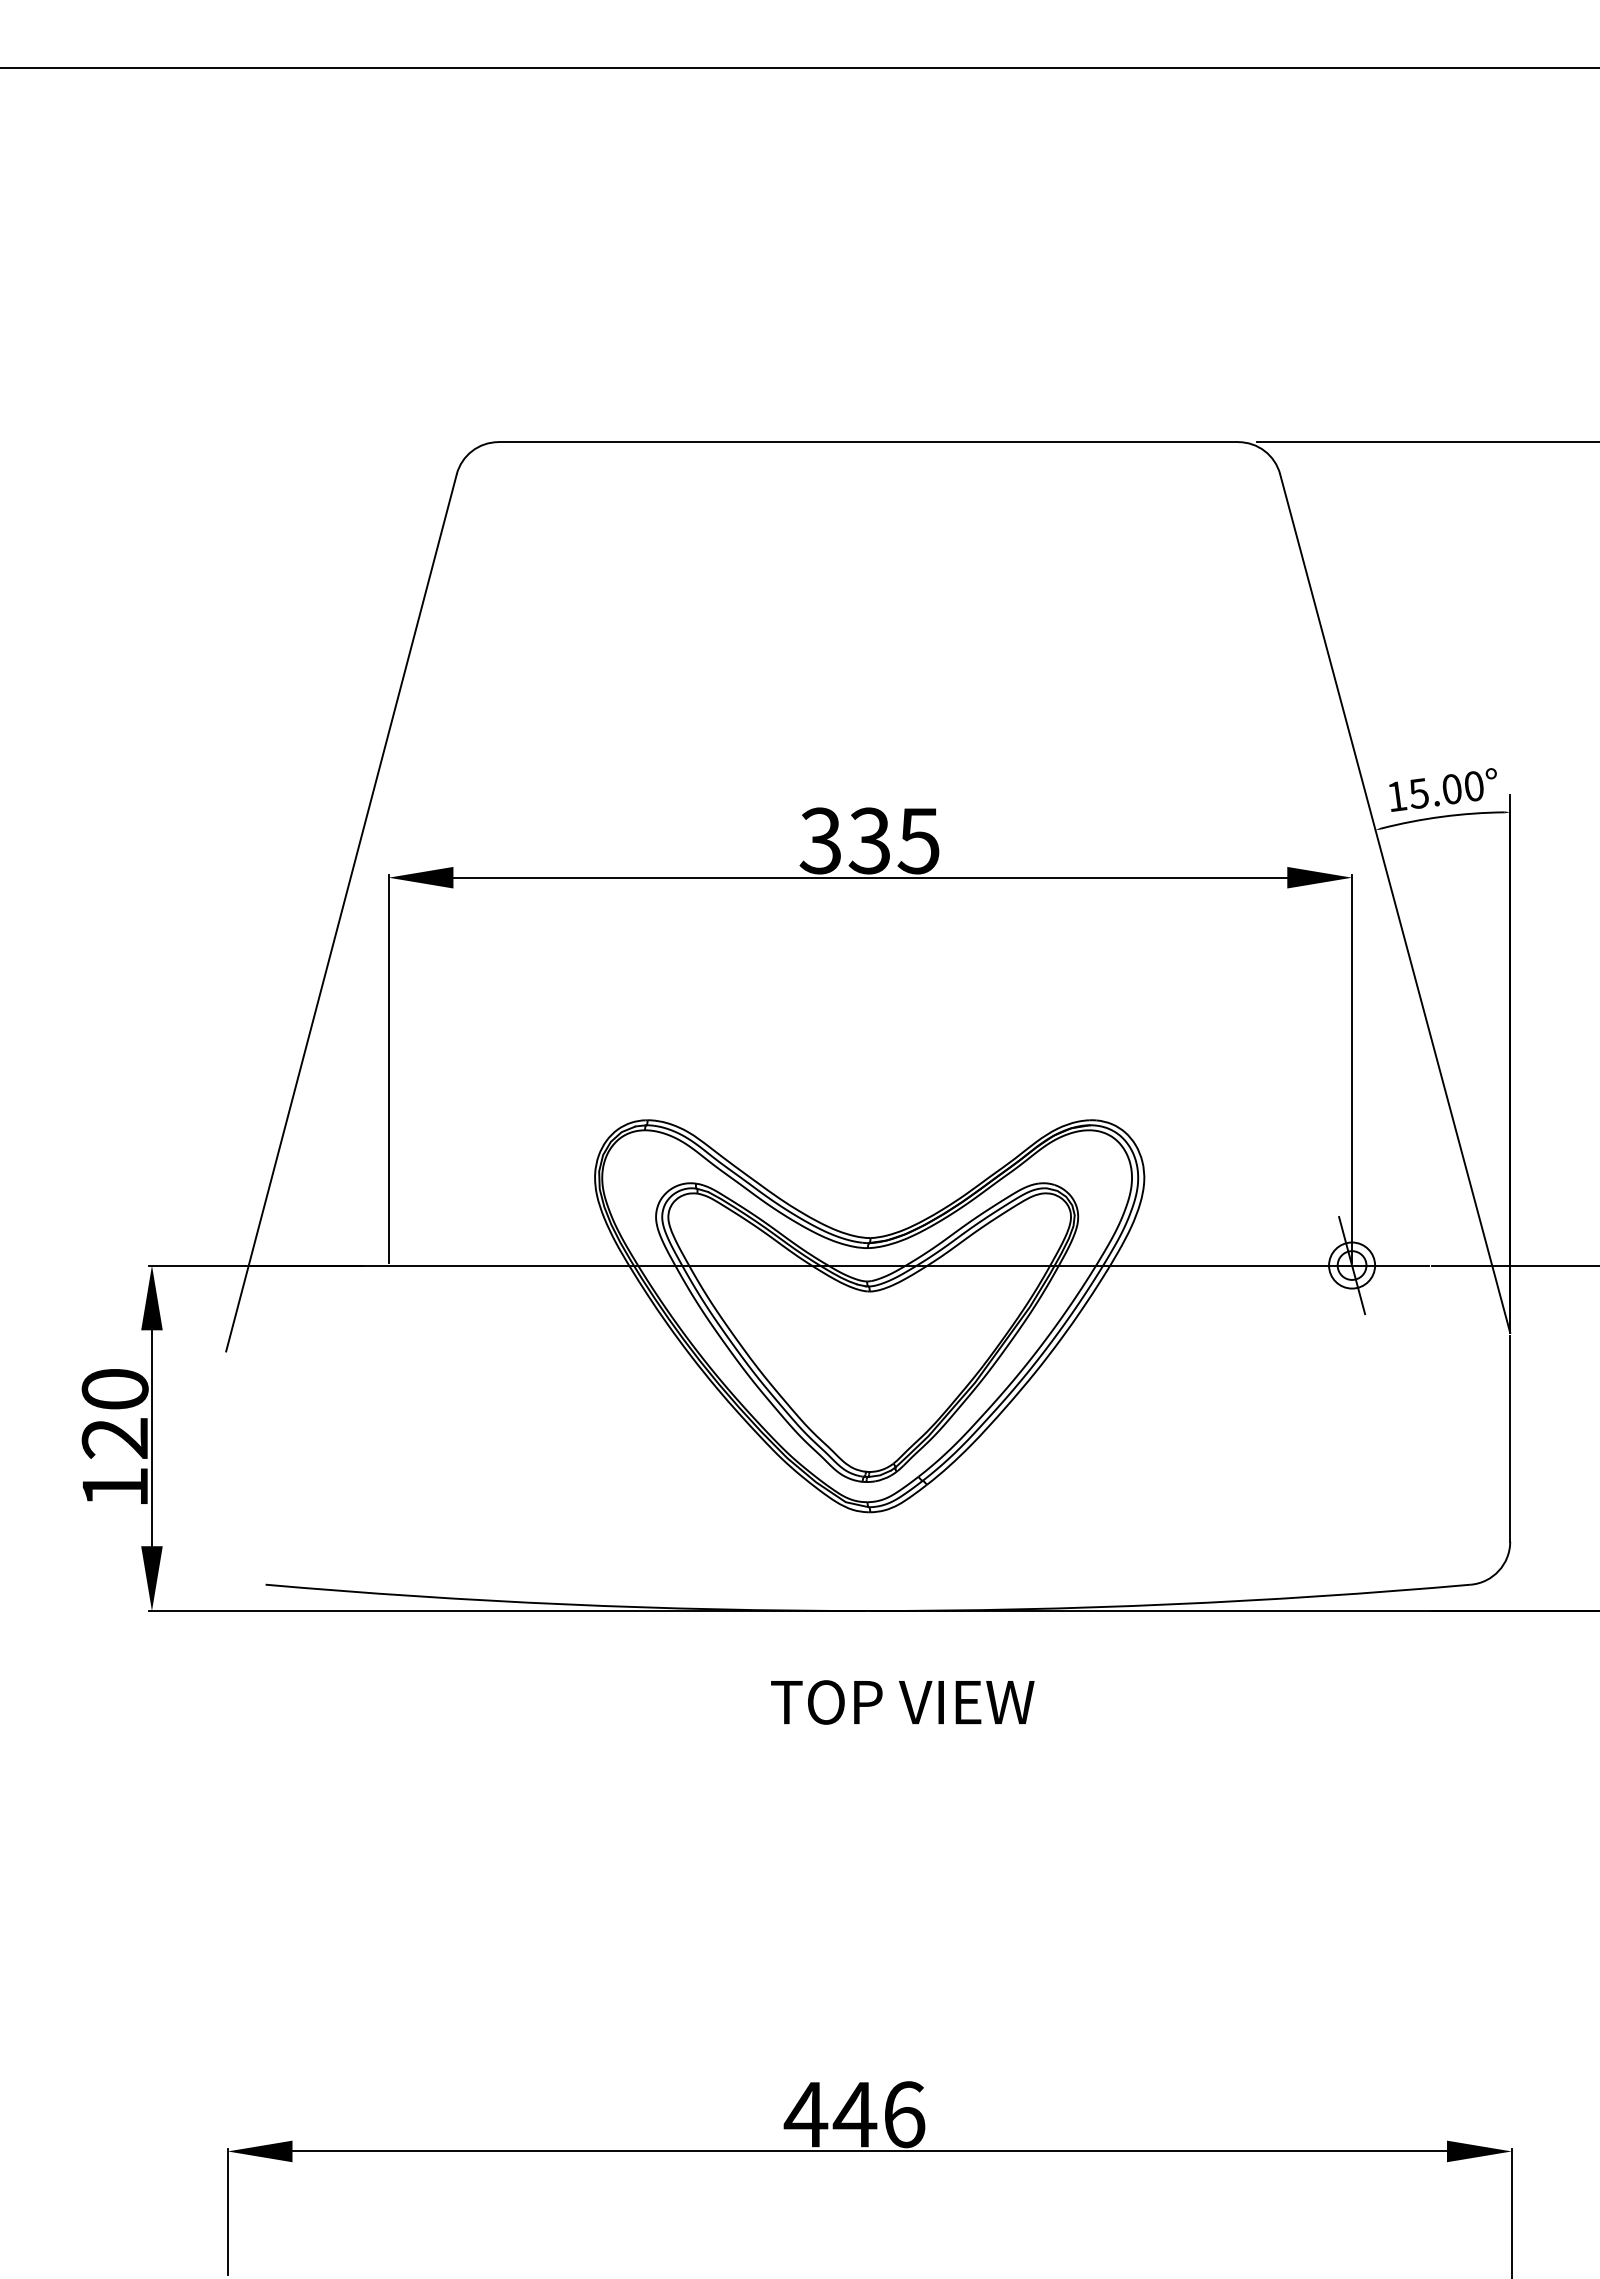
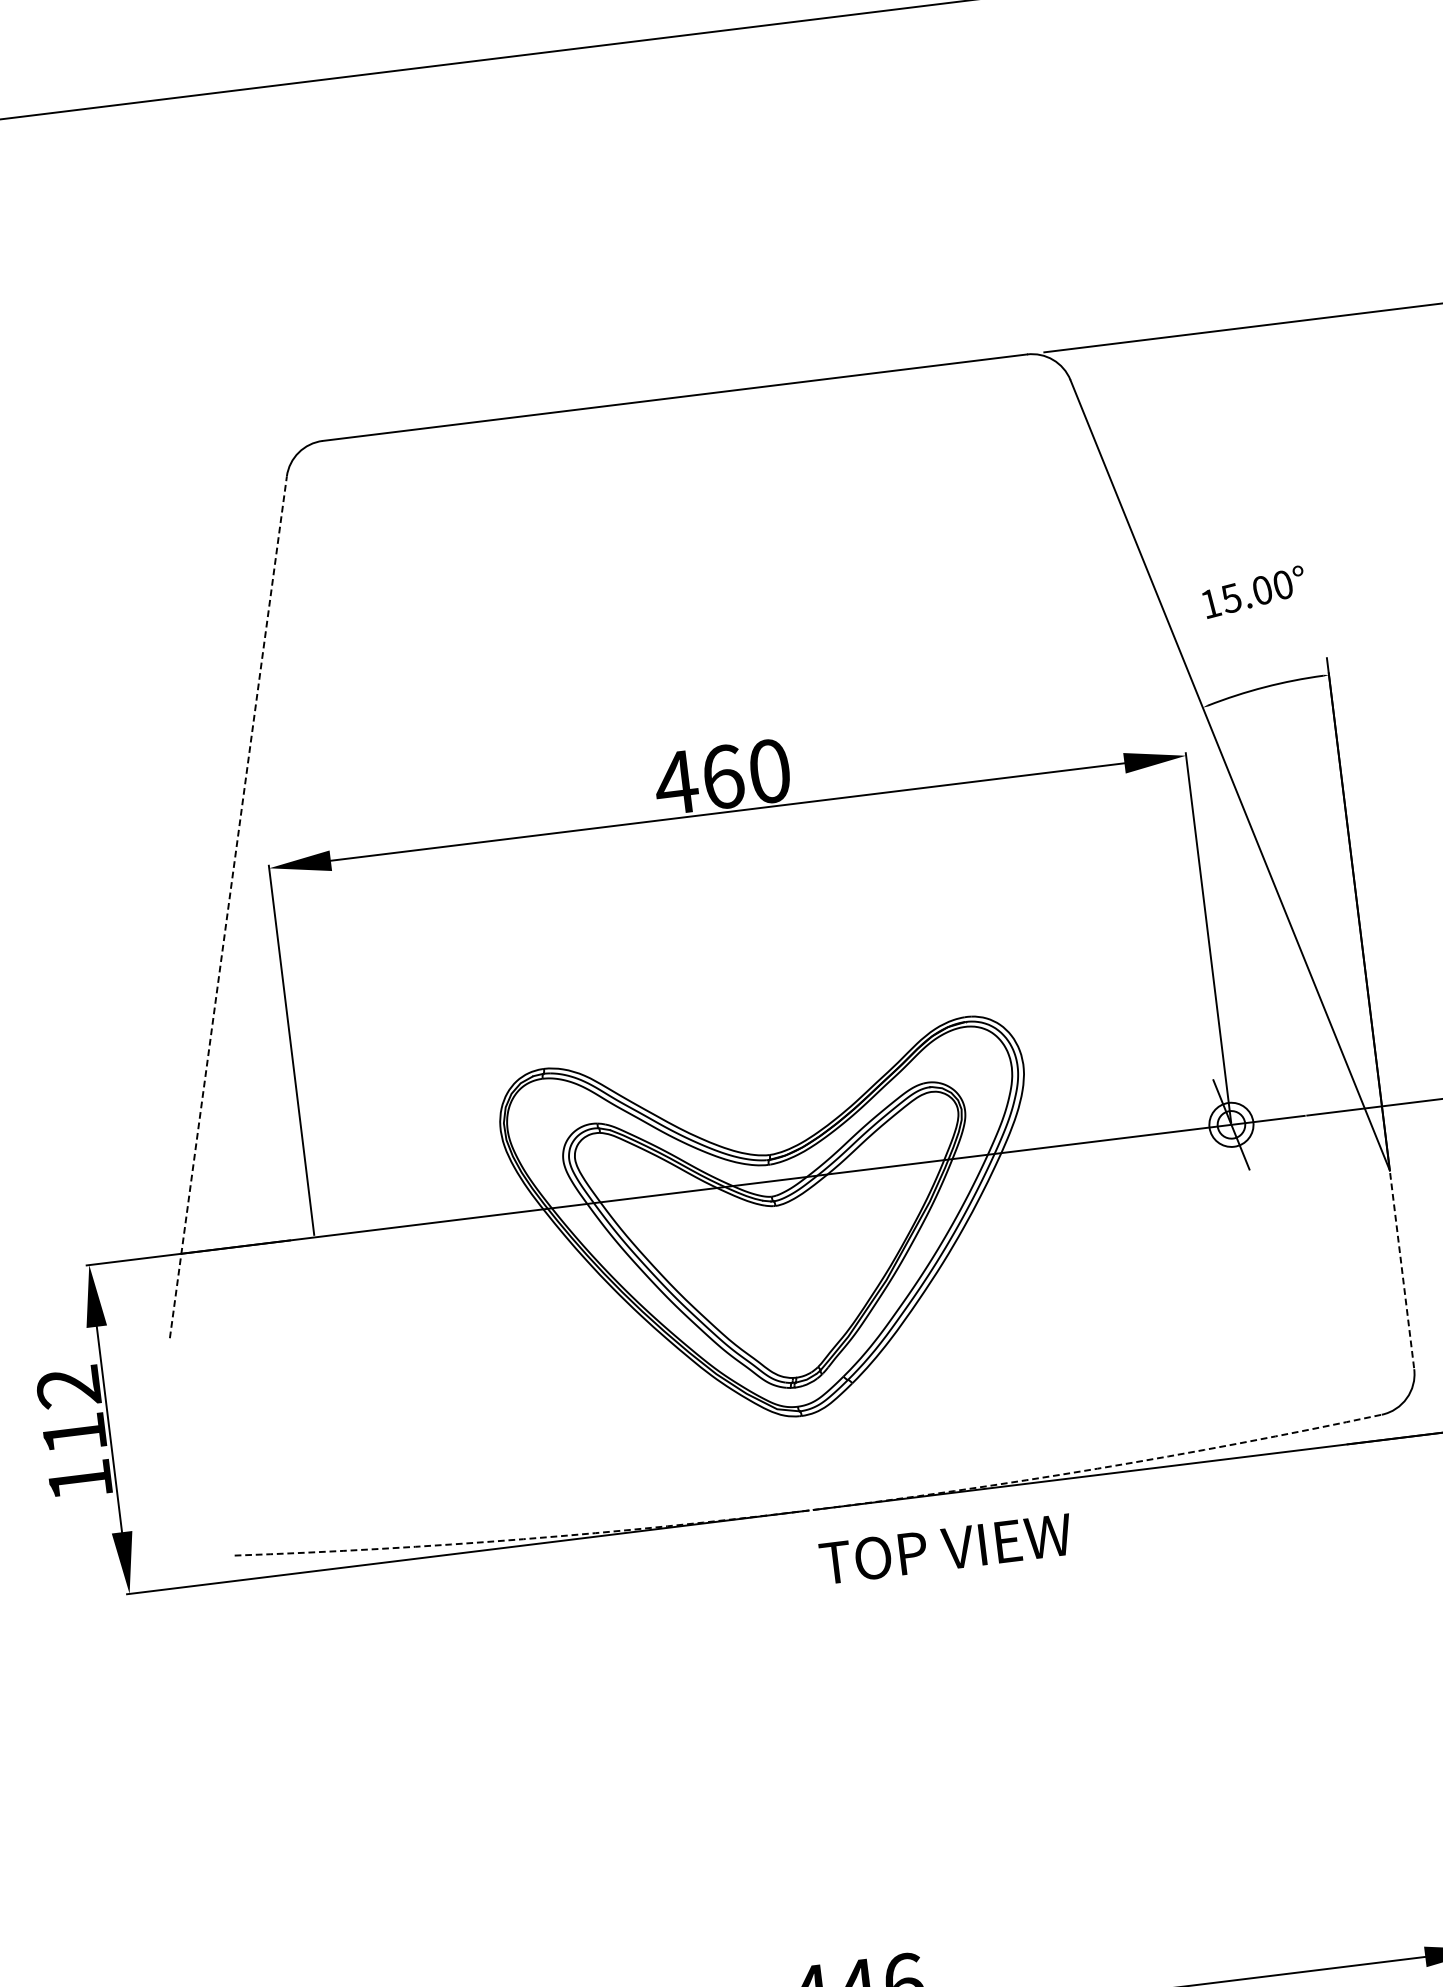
text: (1442, 789) -> (1253, 591), moved
text: (868, 840) -> (721, 776), 335 -> 460
line: (341, 912) -> (228, 906), solid -> dashed
text: (114, 1413) -> (70, 1410), 120 -> 112
line: (1510, 1439) -> (1402, 1271), solid -> dashed
arc: (868, 1611) -> (811, 1510), solid -> dashed
text: (902, 1702) -> (945, 1549), moved

